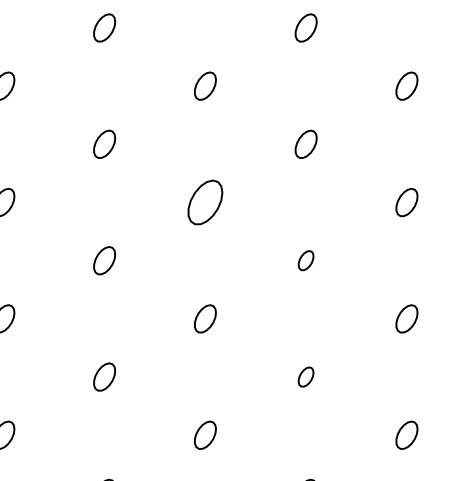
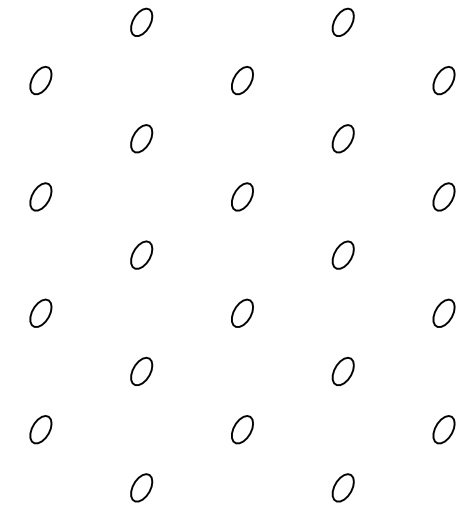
part: (205, 202) -> (242, 196), size x0.62
part: (305, 260) -> (342, 254), size x1.43
part: (305, 377) -> (342, 371), size x1.43

